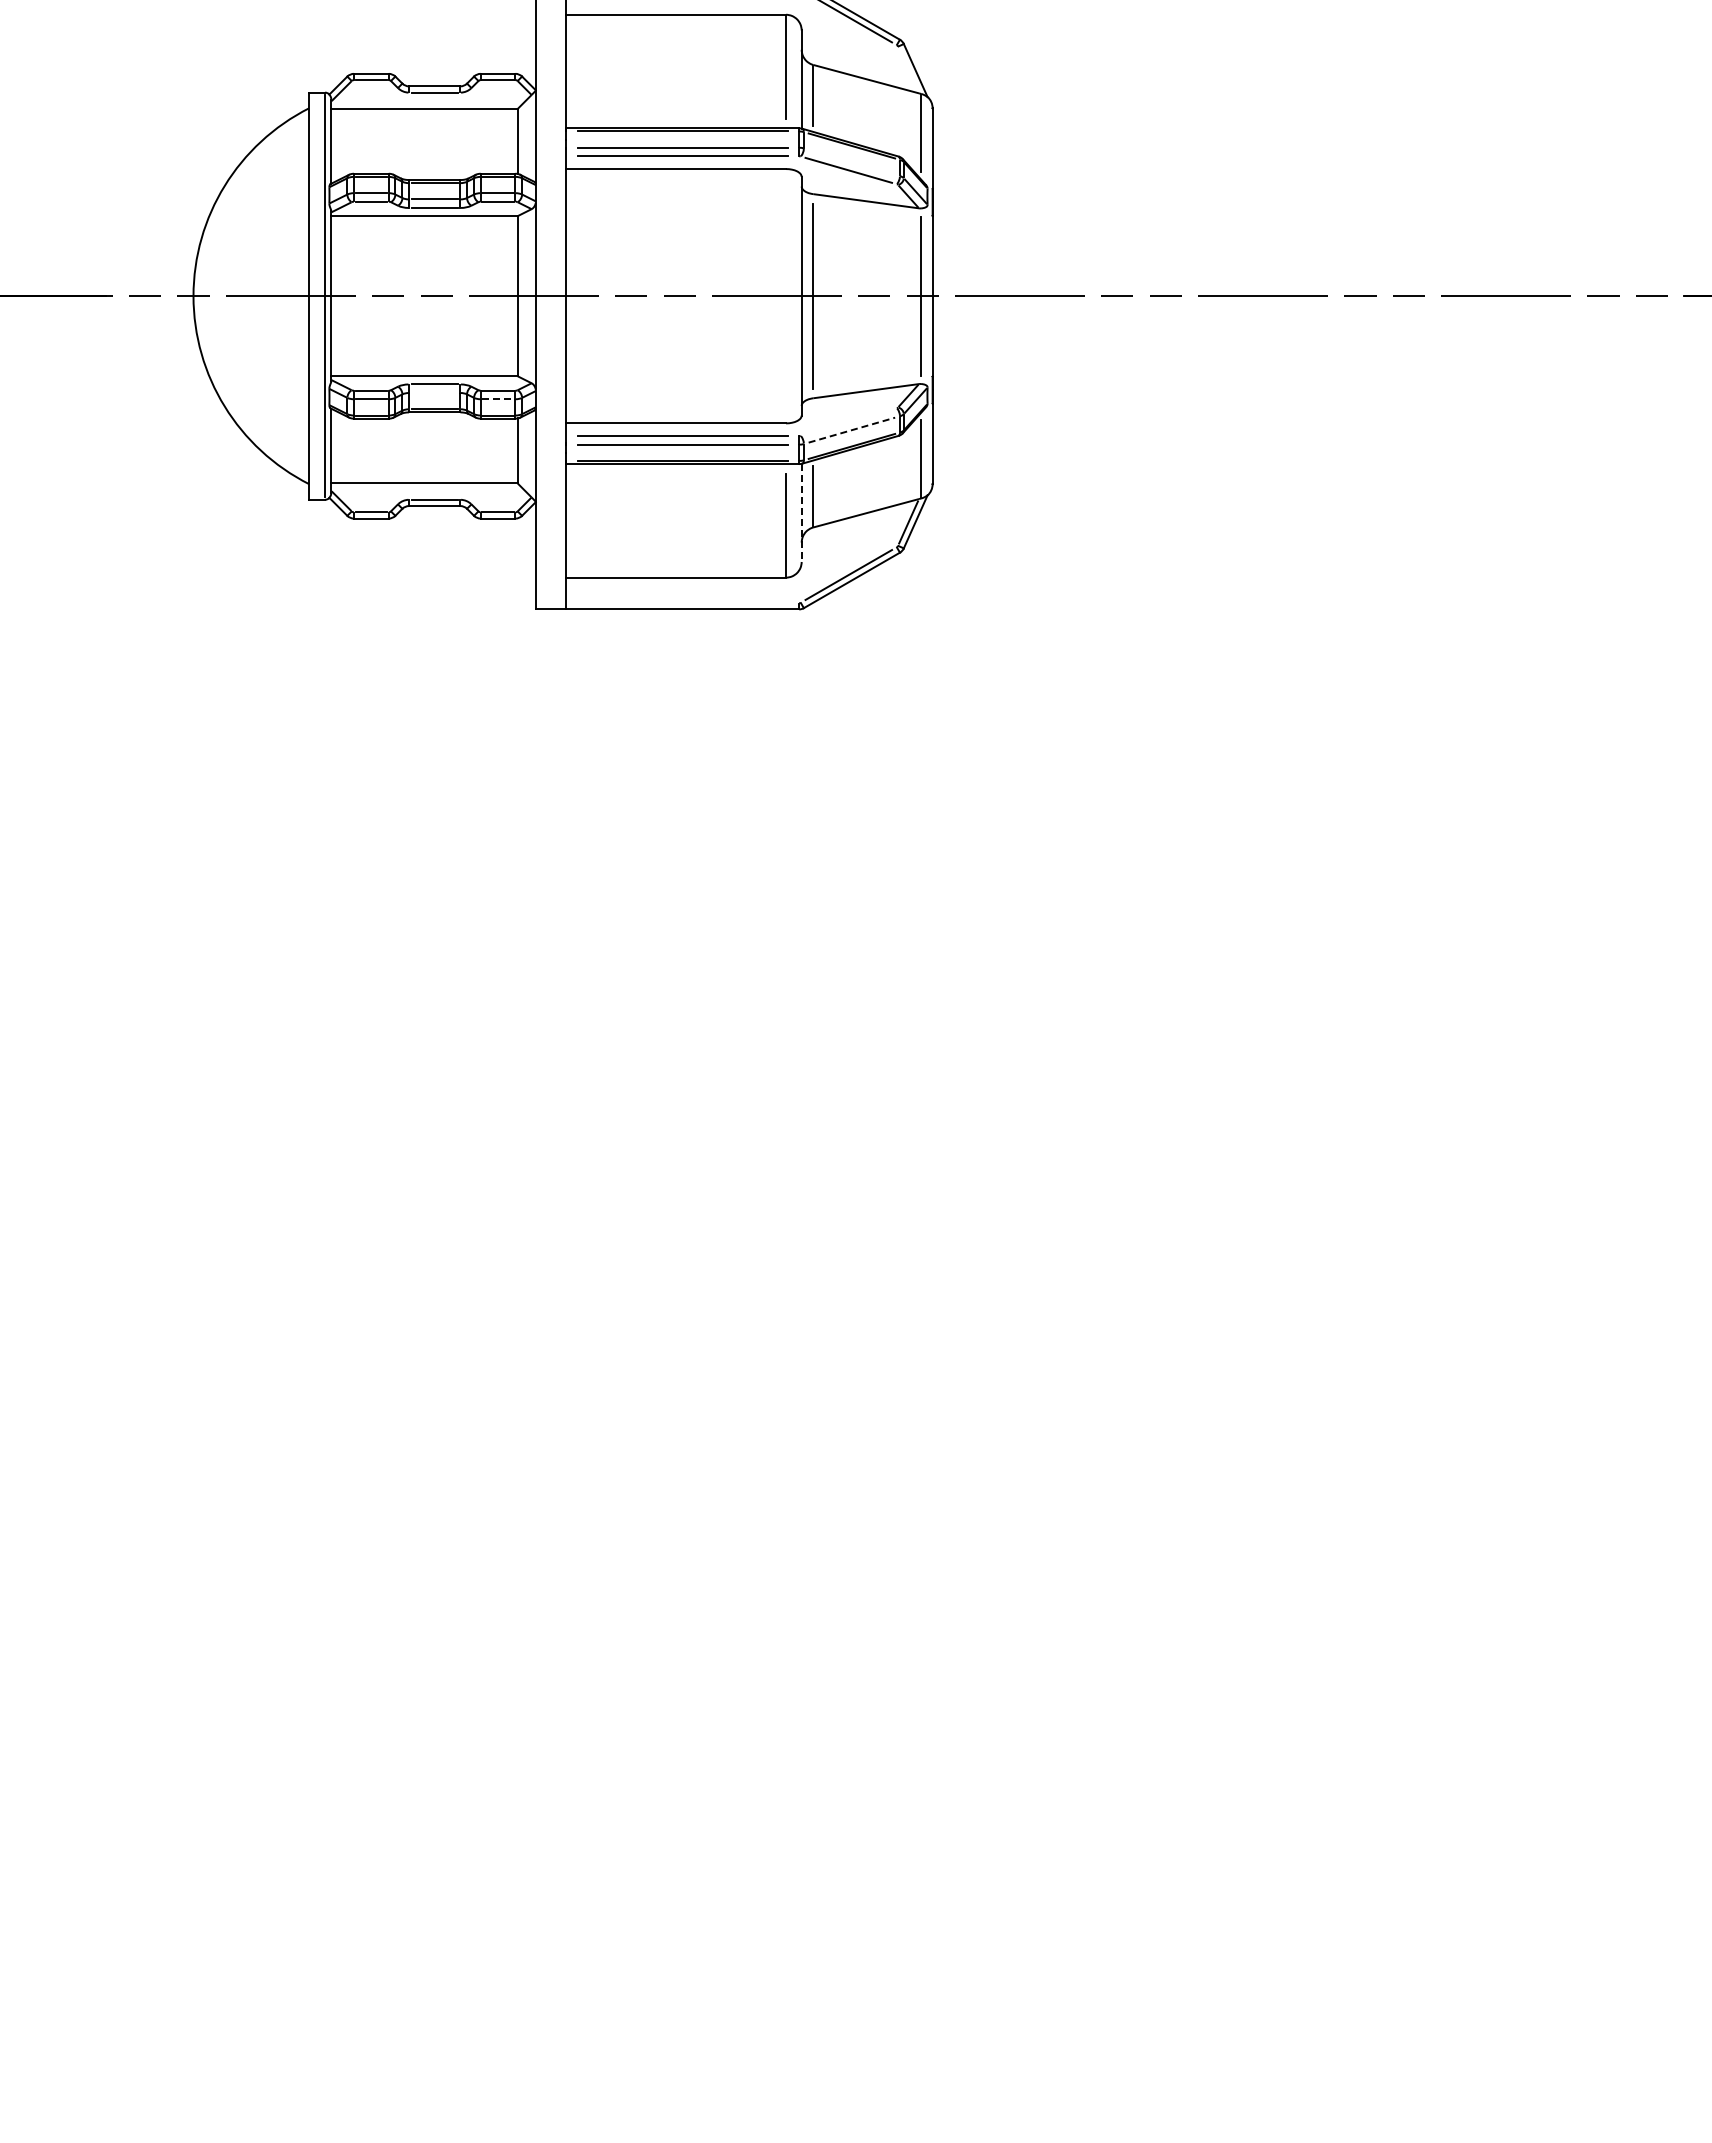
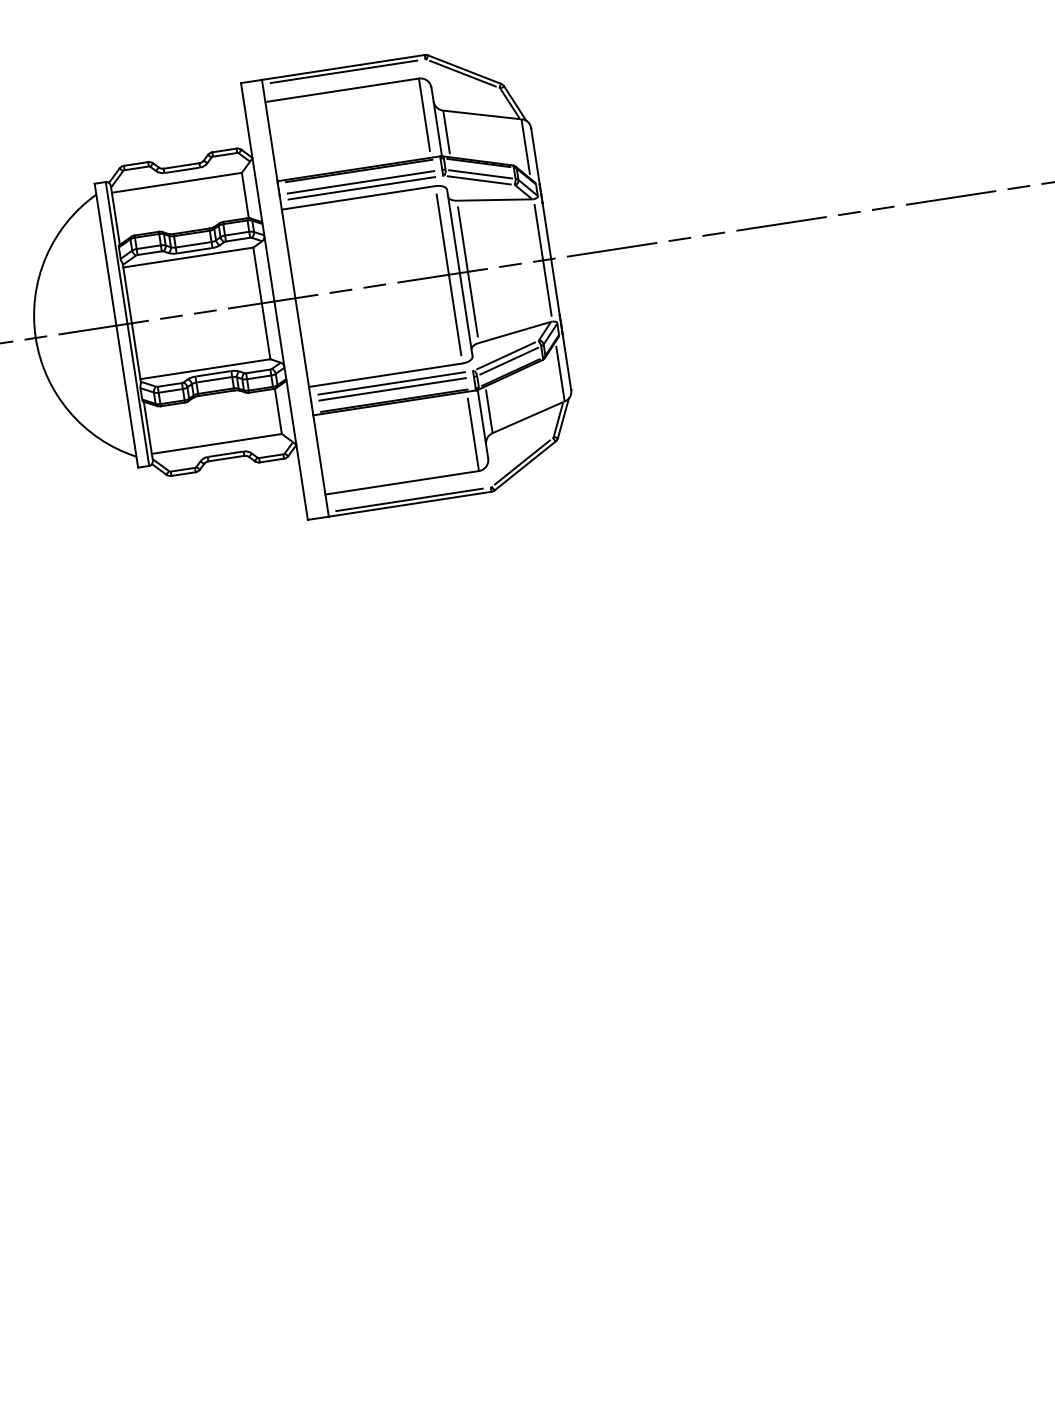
line: (908, 69) -> (510, 103), added
line: (851, 161) -> (480, 173), added
line: (786, 295) -> (449, 274), added
line: (434, 393) -> (214, 380), added
line: (498, 399) -> (259, 377), dashed -> solid
line: (848, 421) -> (505, 355), added
line: (852, 430) -> (509, 361), dashed -> solid
line: (801, 513) -> (482, 424), dashed -> solid
line: (682, 603) -> (409, 500), added

